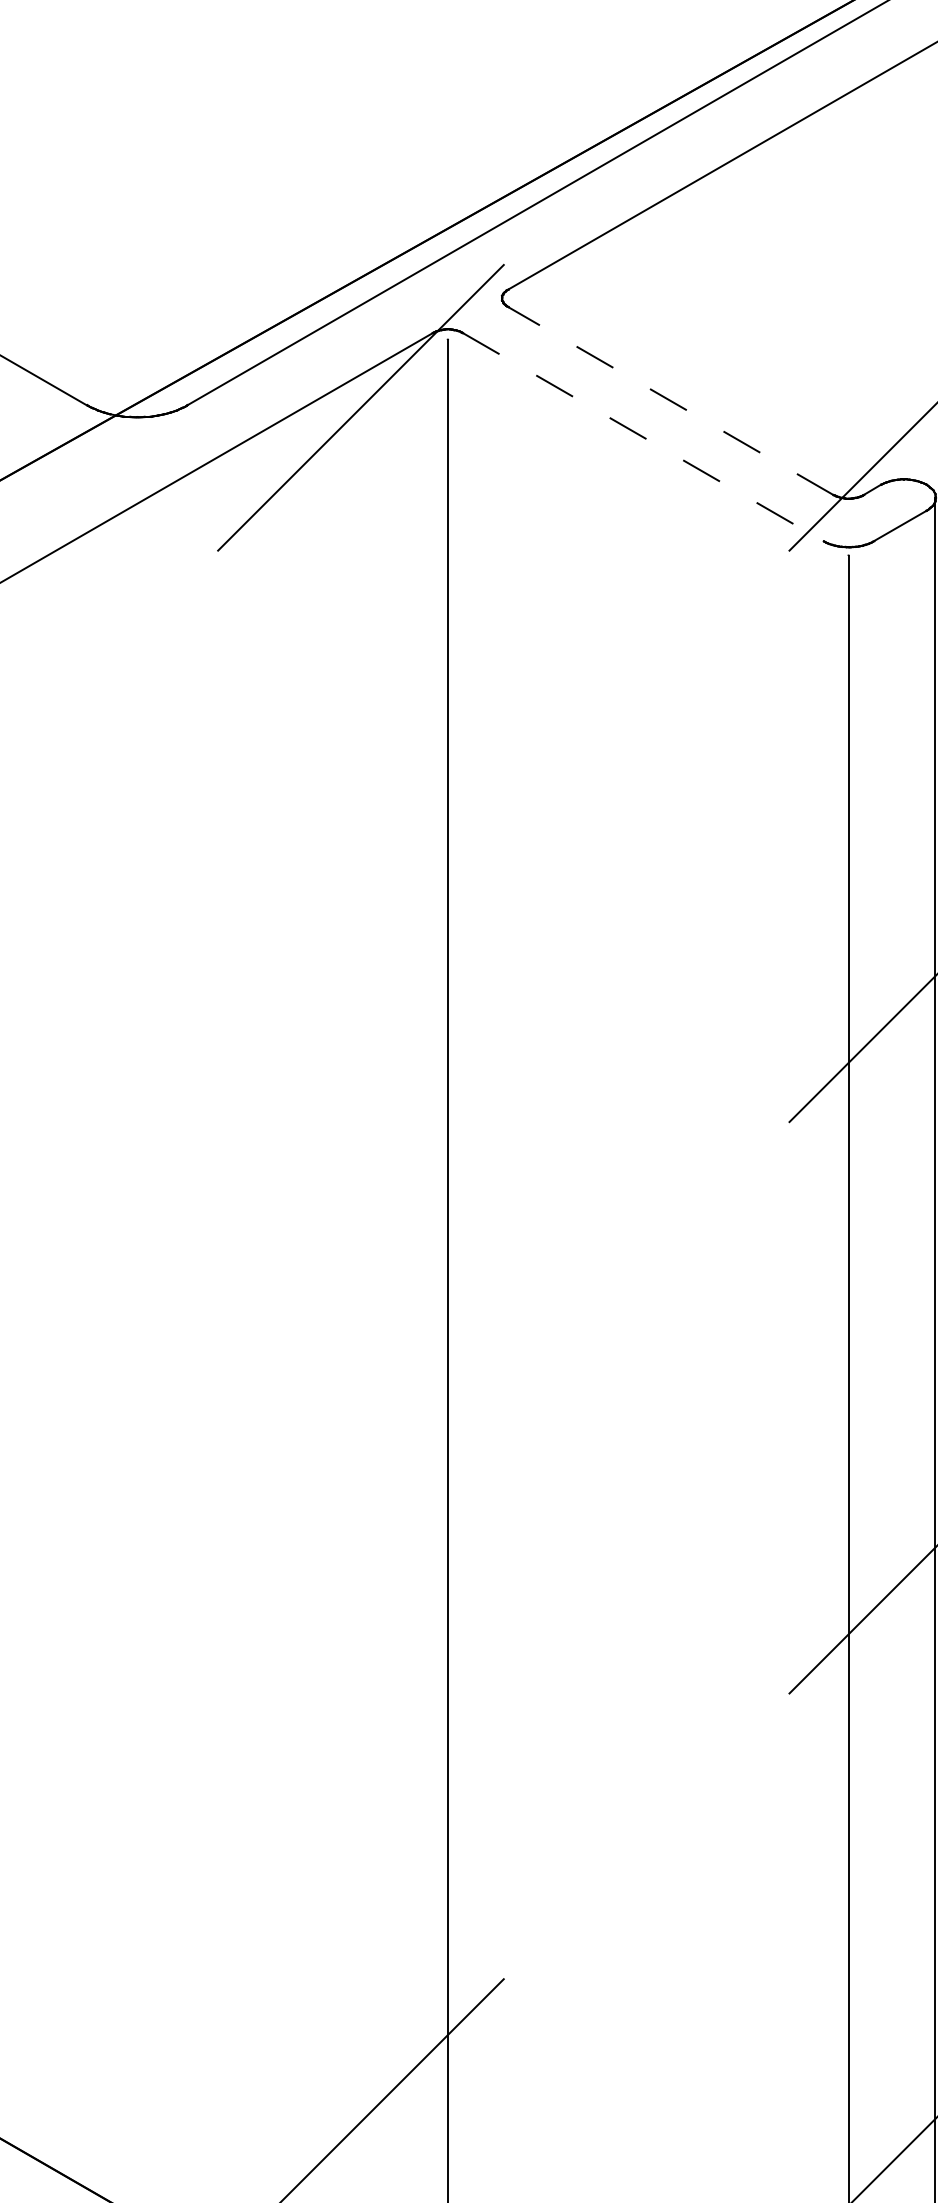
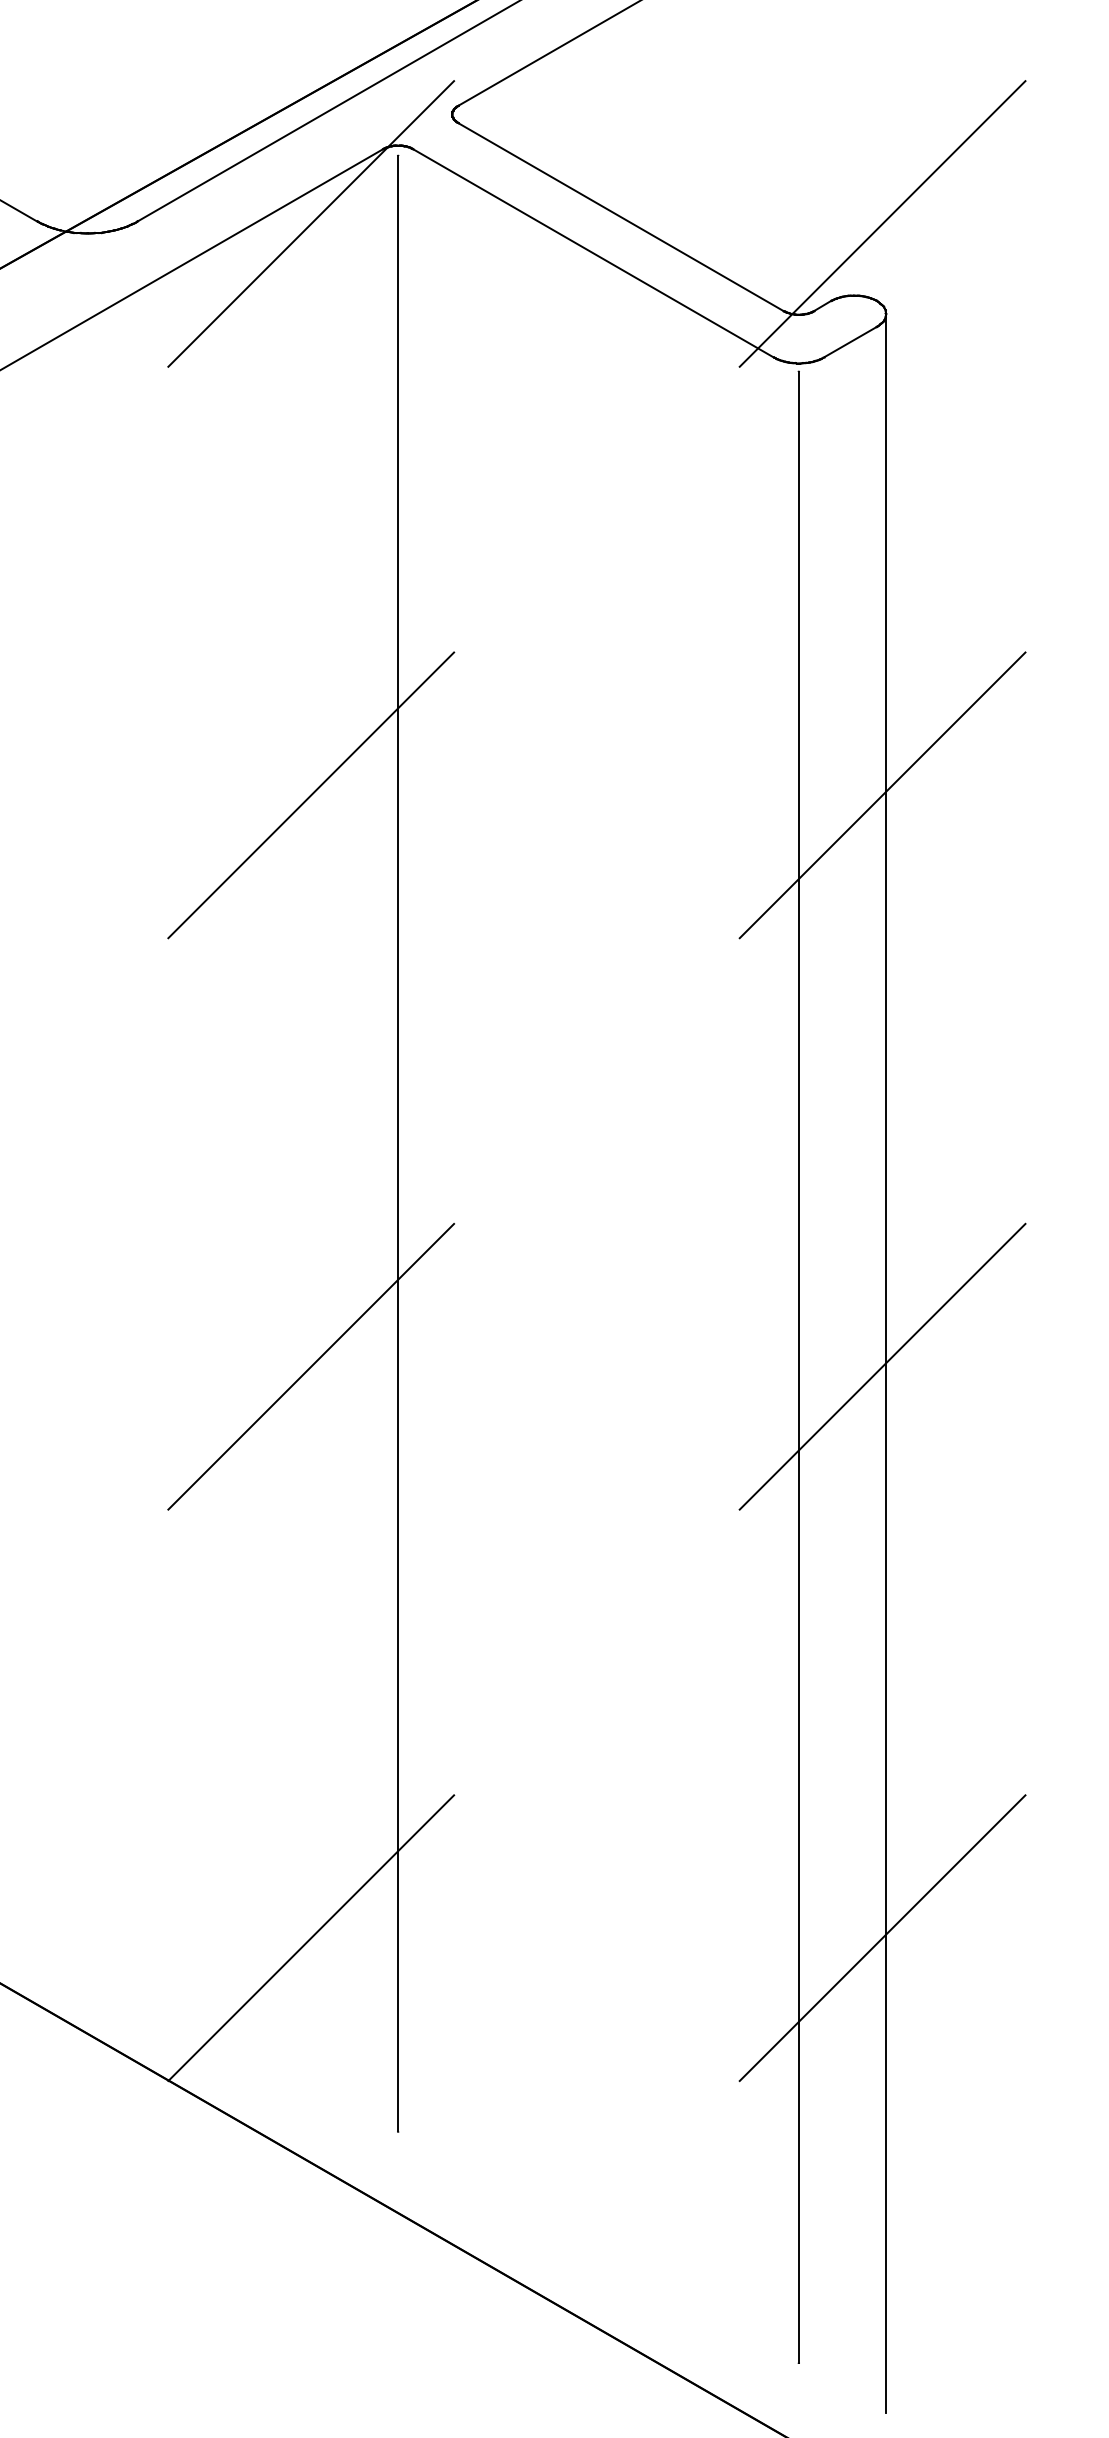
line: (670, 400) -> (620, 216), dashed -> solid
line: (643, 437) -> (593, 253), dashed -> solid
line: (361, 979) -> (311, 795), added
line: (361, 1550) -> (311, 1366), added

